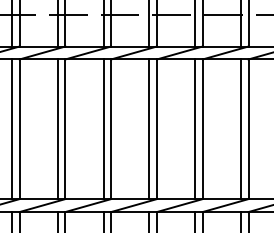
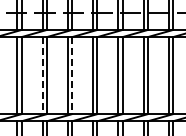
line: (11, 129) -> (42, 75), solid -> dashed
line: (66, 129) -> (72, 75), solid -> dashed

